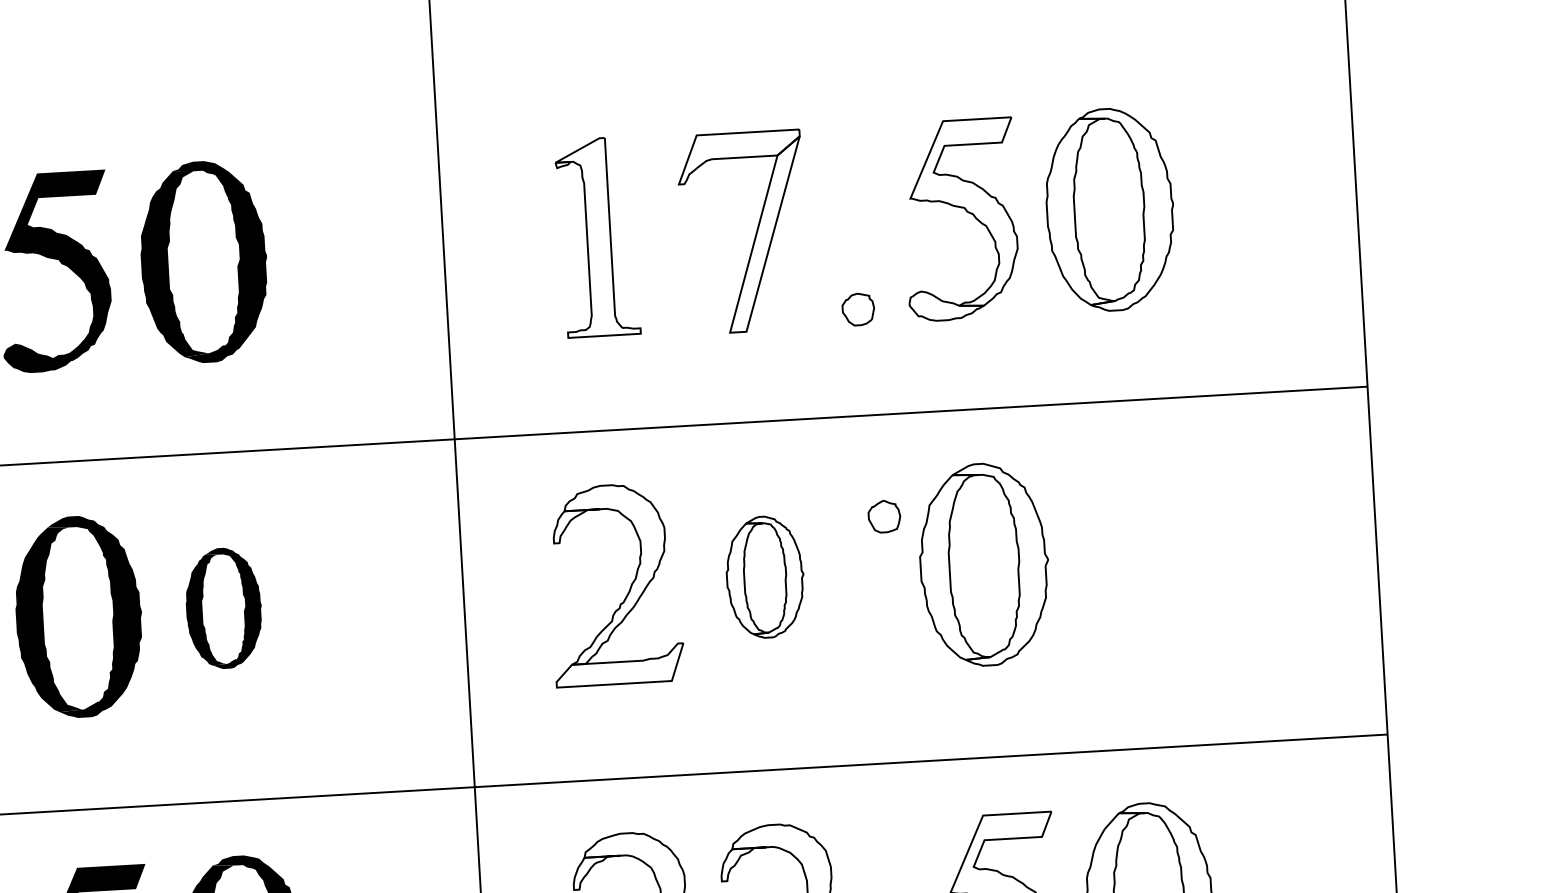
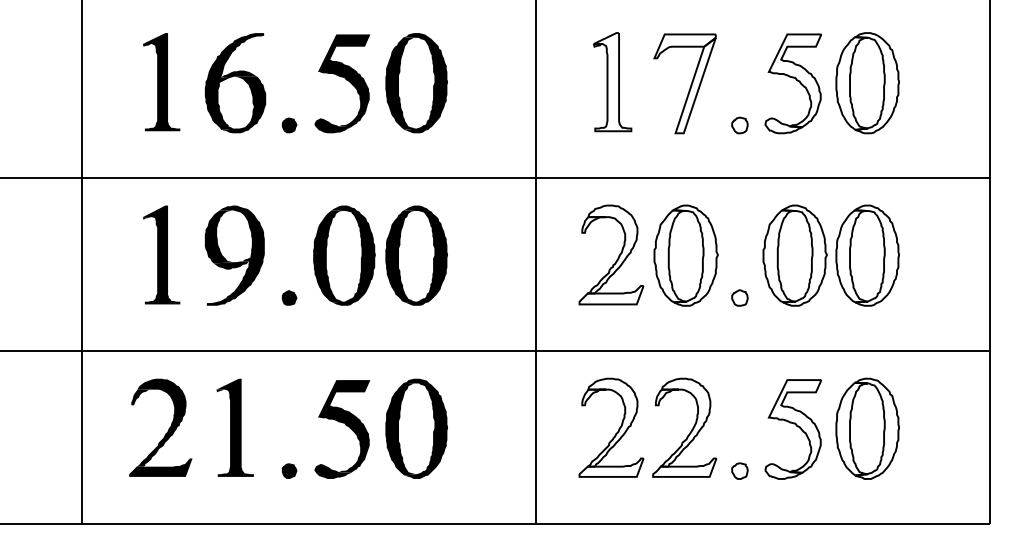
part: (883, 515) -> (739, 297), moved
part: (1129, 555) -> (867, 255), added
part: (764, 577) -> (685, 255), size x1.67
part: (223, 608) -> (416, 255), size x1.67

